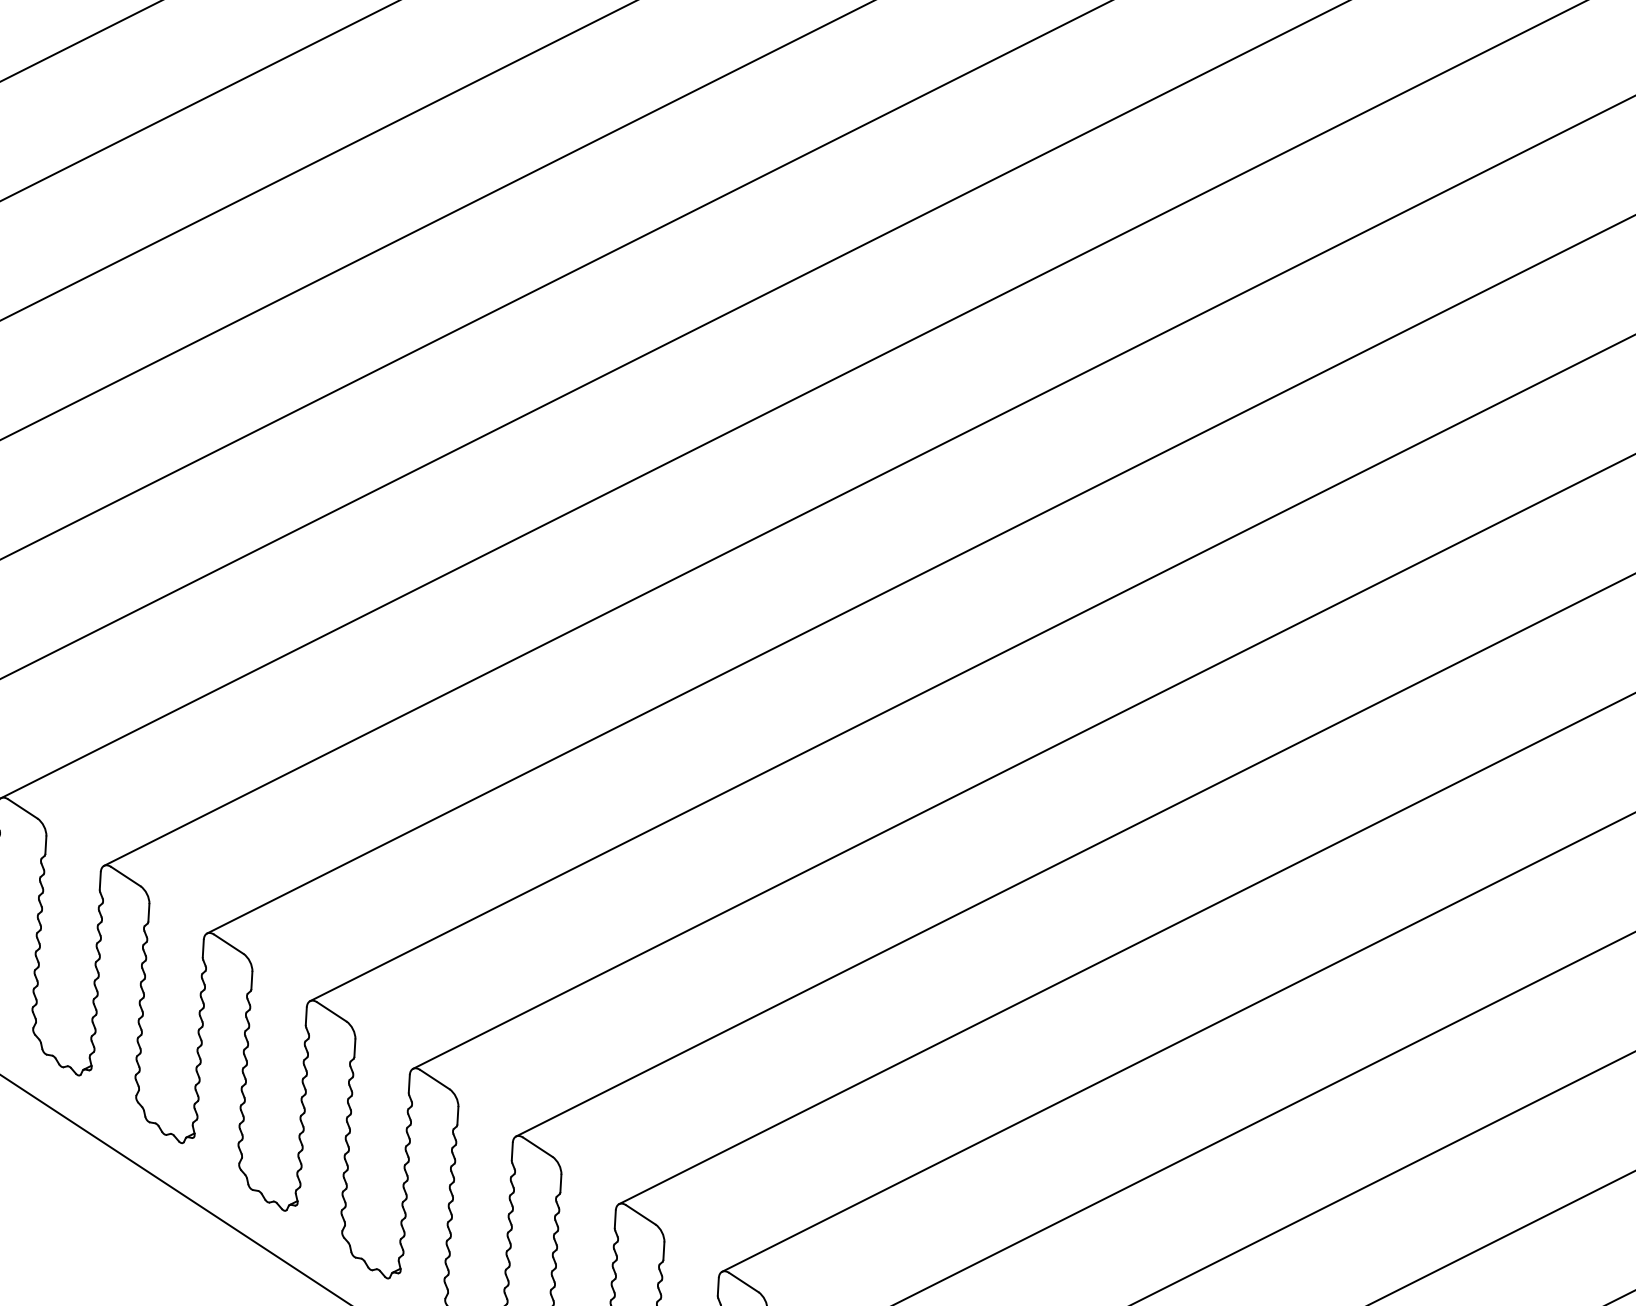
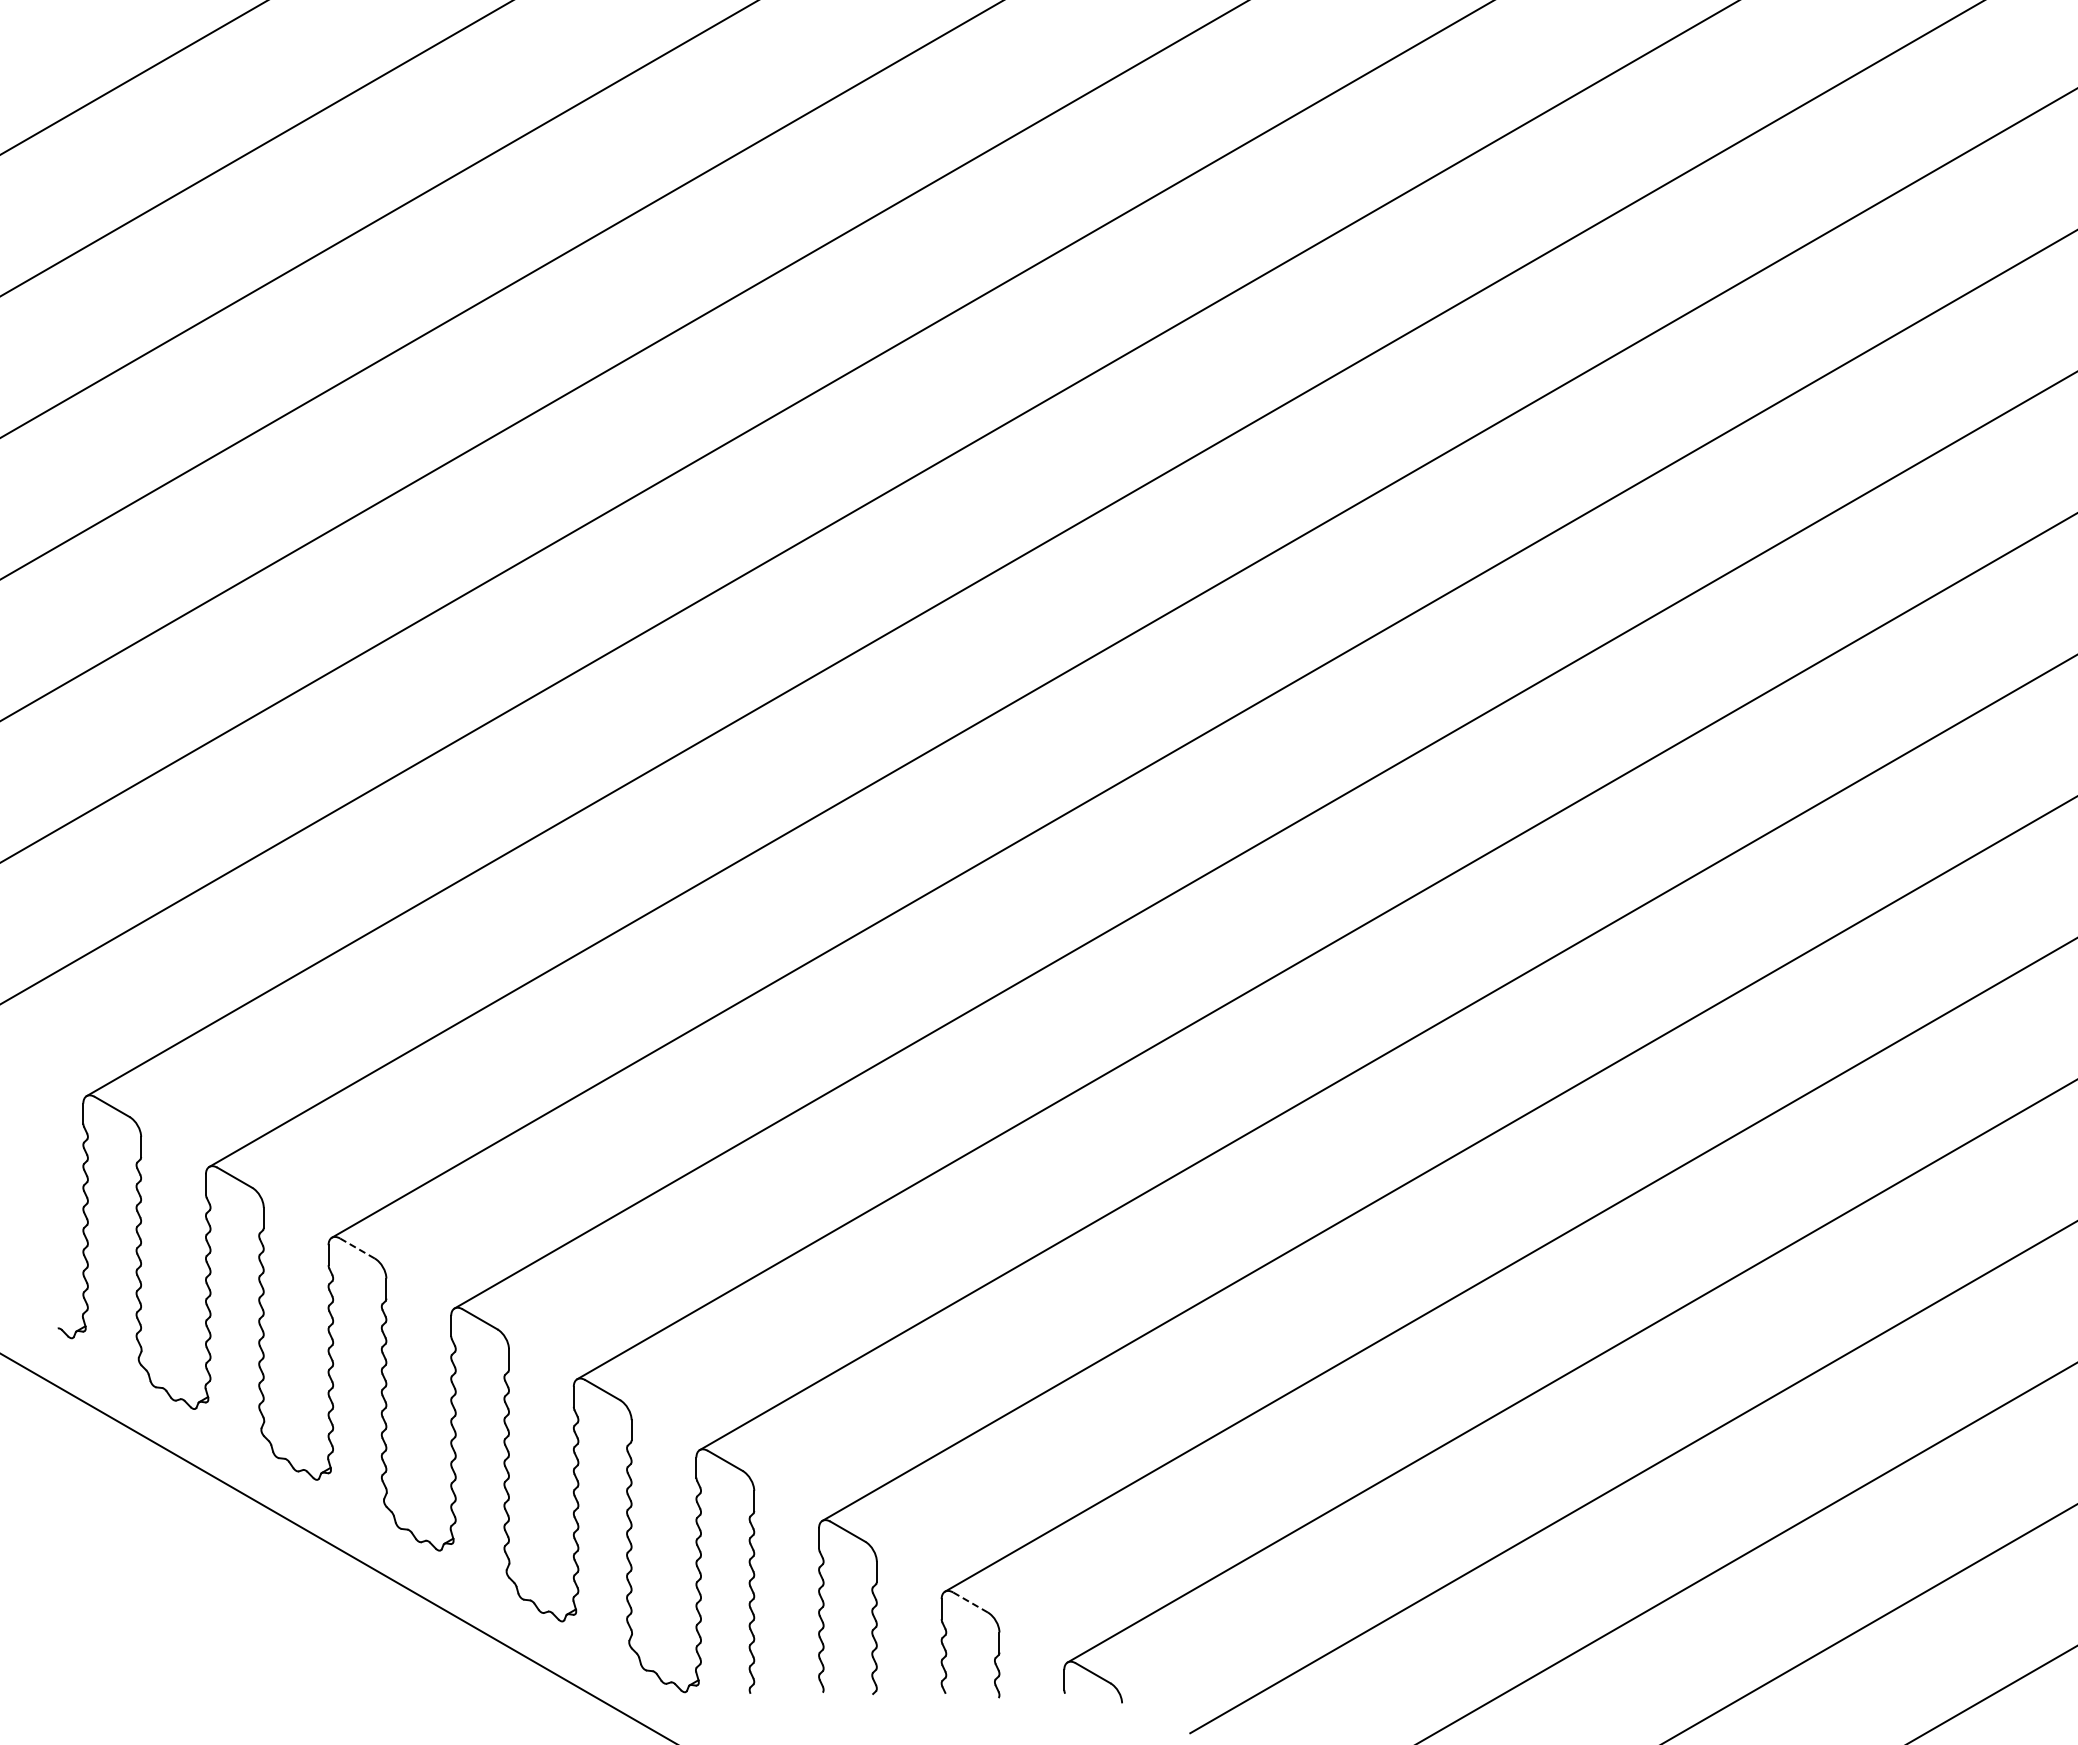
line: (228, 944) -> (357, 1248), solid -> dashed
line: (743, 1282) -> (970, 1602), solid -> dashed

